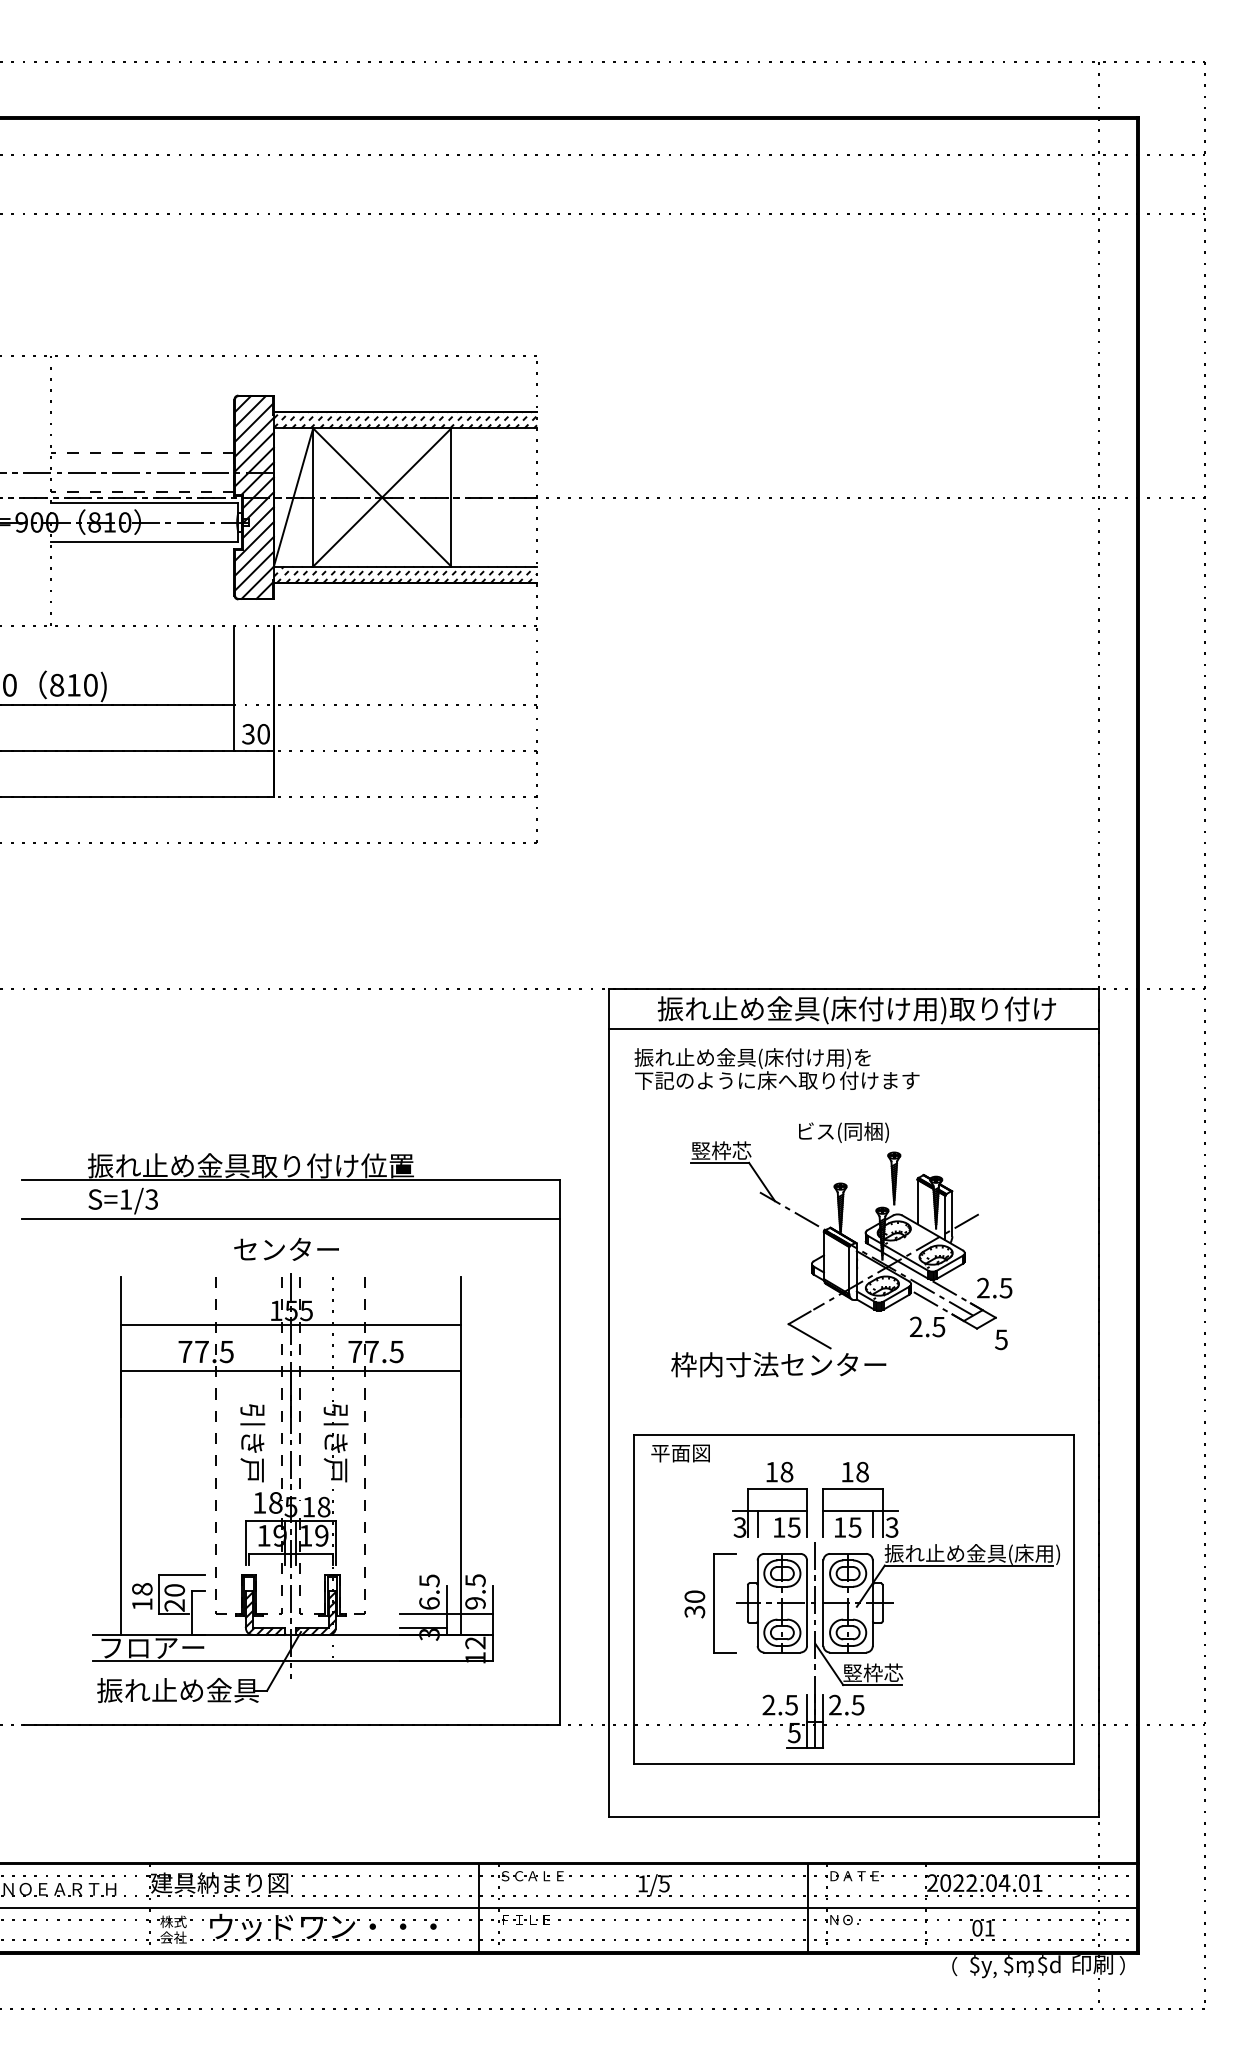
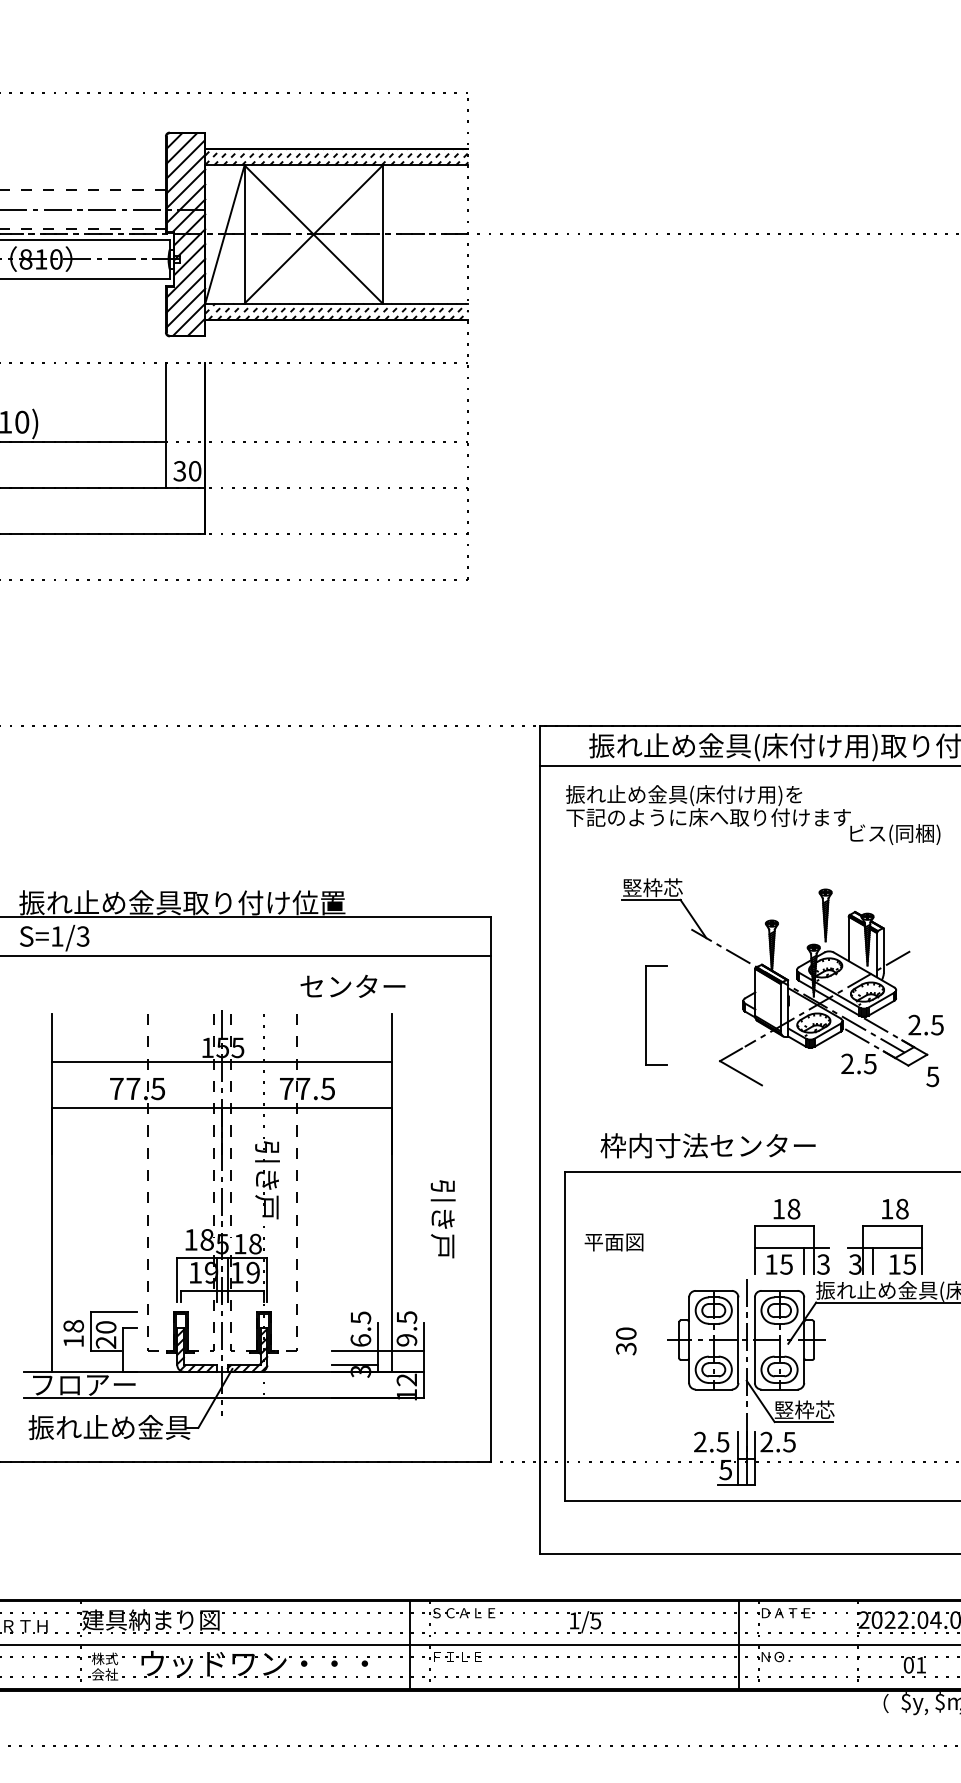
text: (843, 1132) -> (894, 834), moved
text: (286, 1248) -> (352, 985), moved
text: (778, 1364) -> (707, 1145), moved
text: (252, 1443) -> (442, 1219), moved
text: (680, 1453) -> (613, 1242), moved
part: (769, 1499) -> (884, 1236), moved
part: (714, 1603) -> (645, 1015), moved

